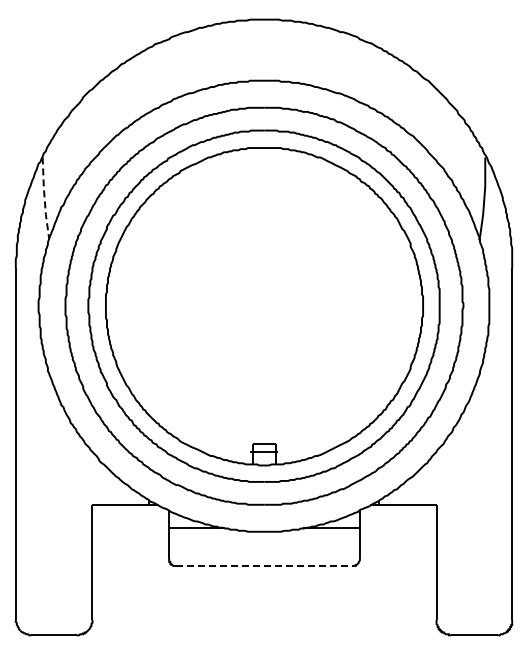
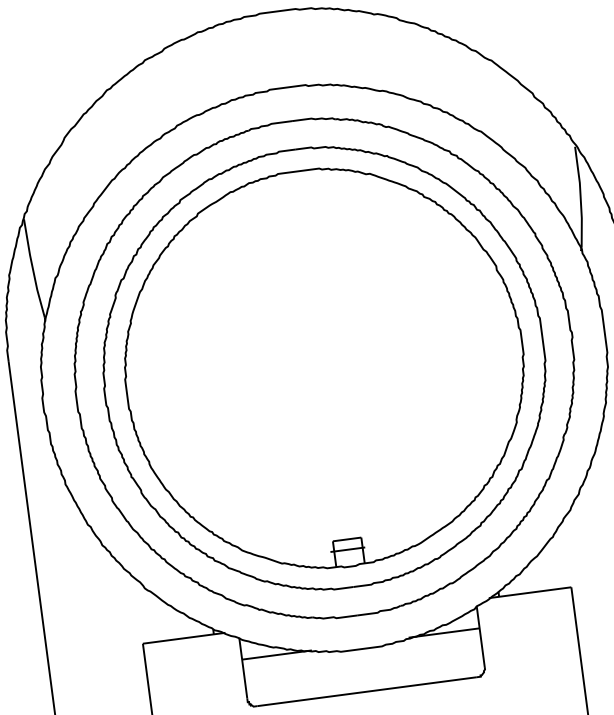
line: (44, 197) -> (32, 268), dashed -> solid
line: (264, 565) -> (367, 691), dashed -> solid

